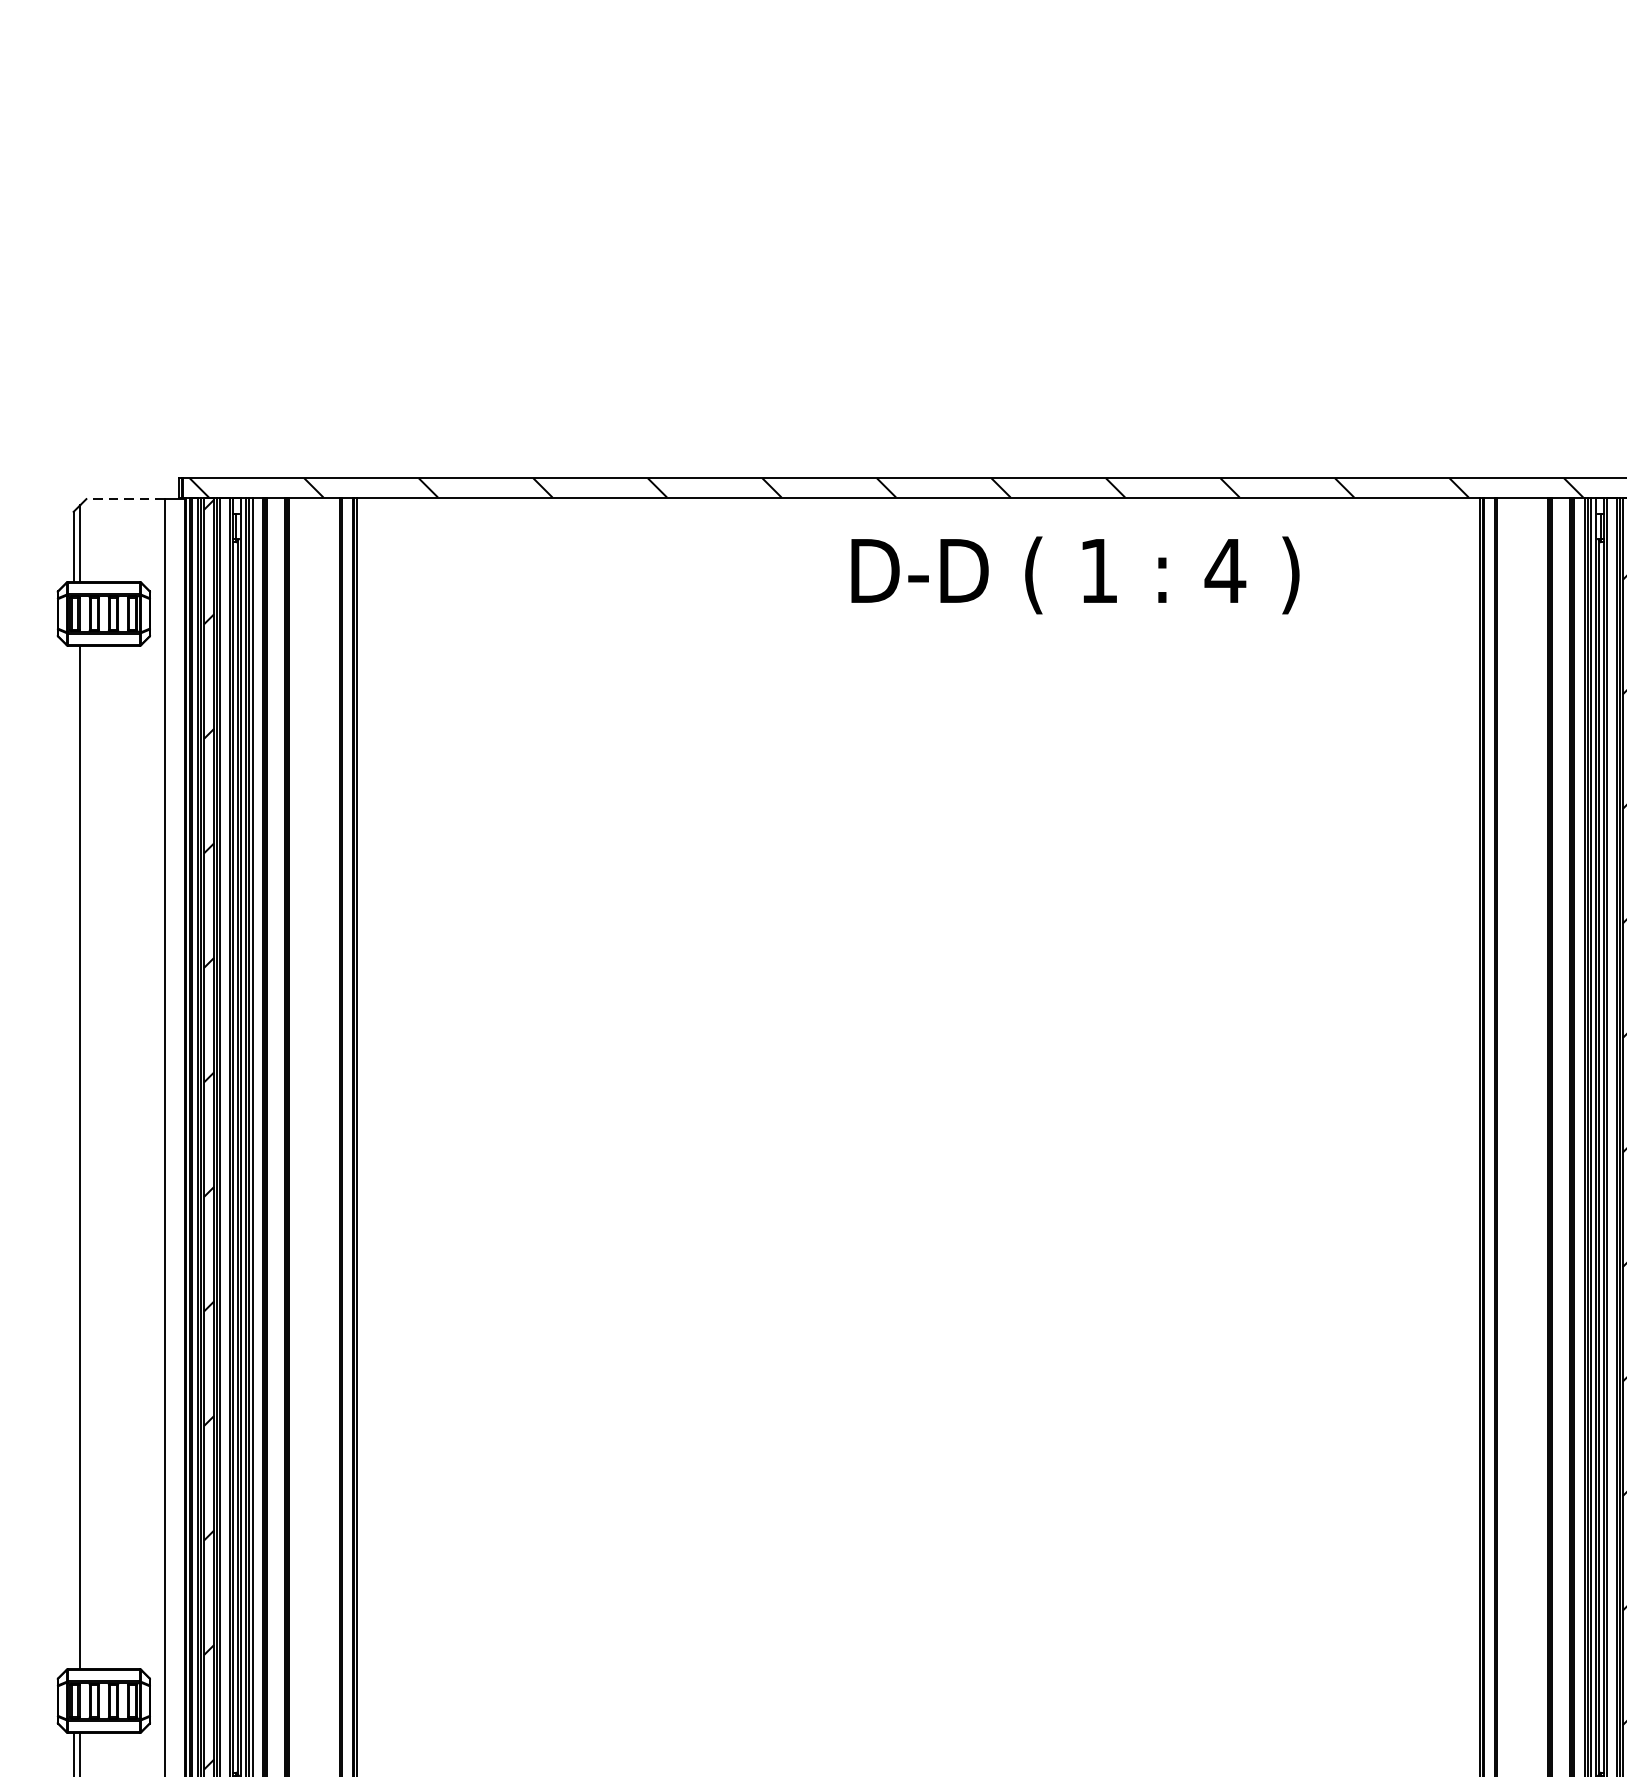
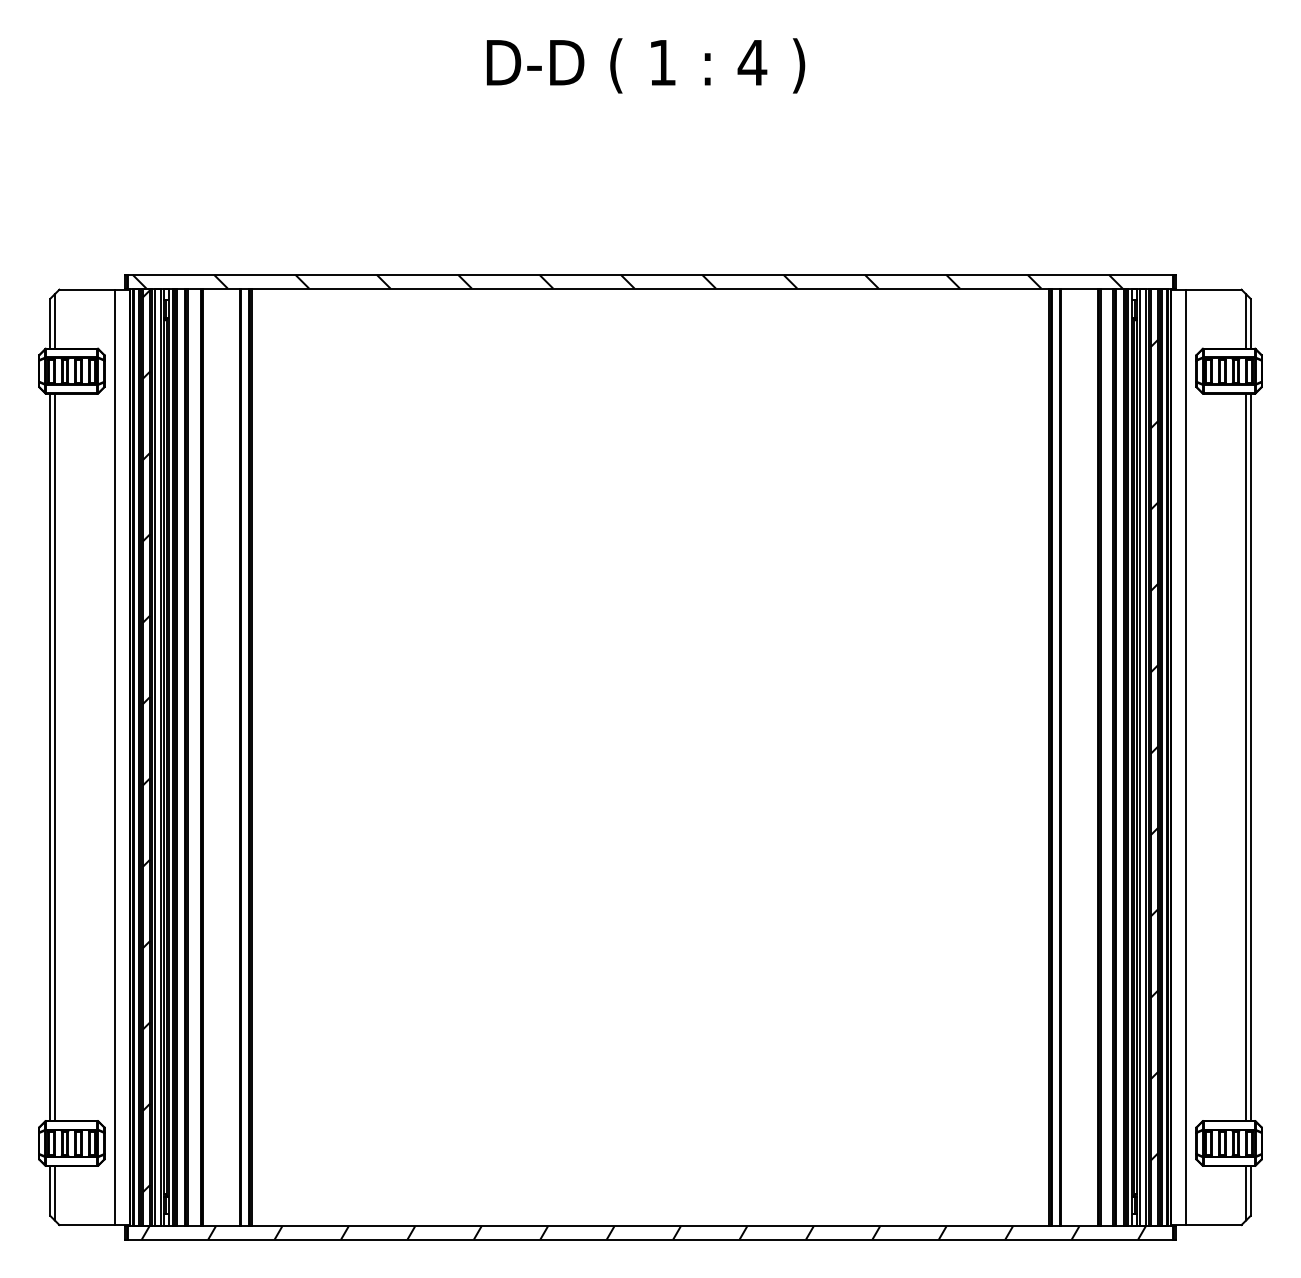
line: (125, 498) -> (87, 289), dashed -> solid
text: (1076, 574) -> (646, 65), moved
line: (73, 1156) -> (50, 756), added

